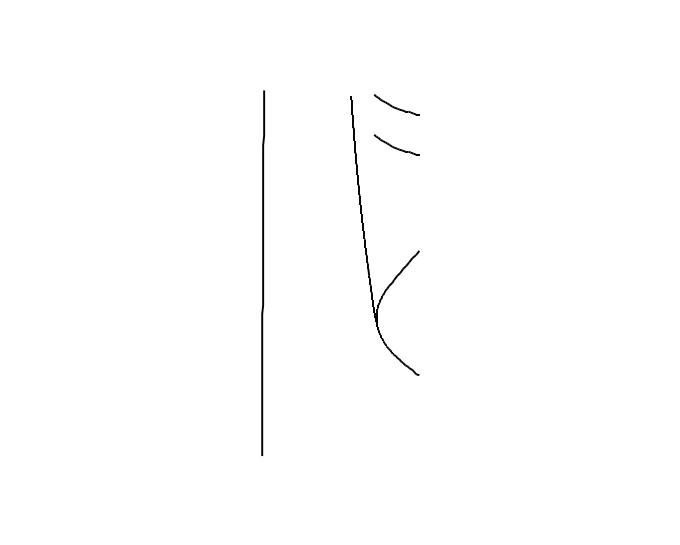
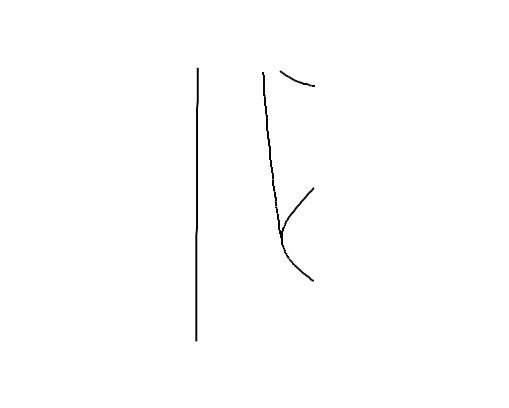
part: (396, 144) -> (296, 108), removed

